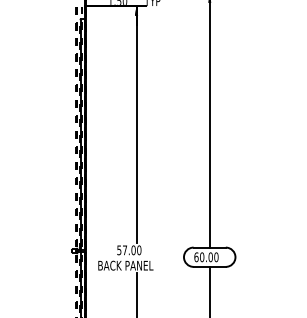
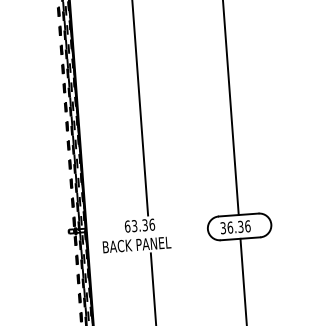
text: (129, 250) -> (140, 225), 57.00 -> 63.36
text: (206, 257) -> (235, 227), 60.00 -> 36.36

